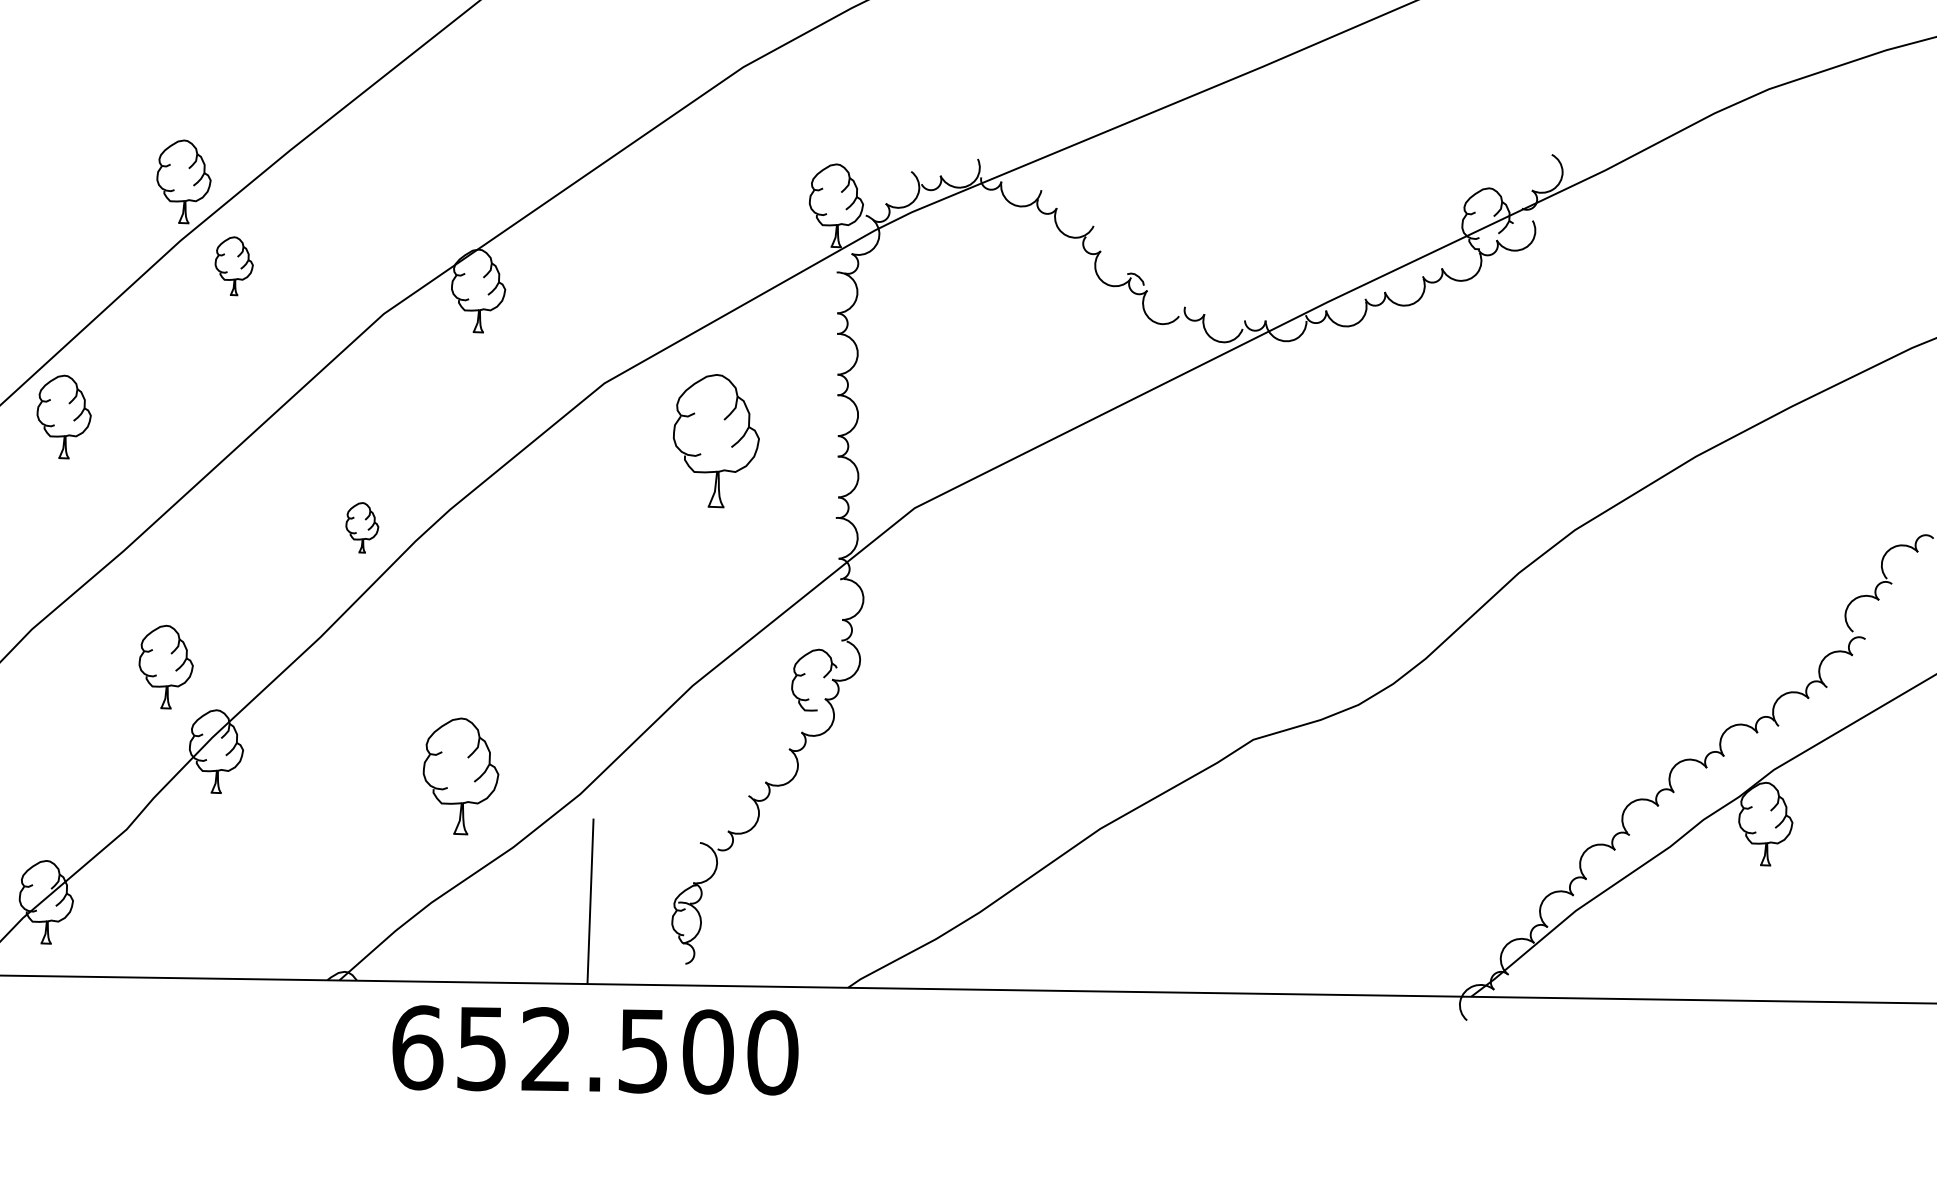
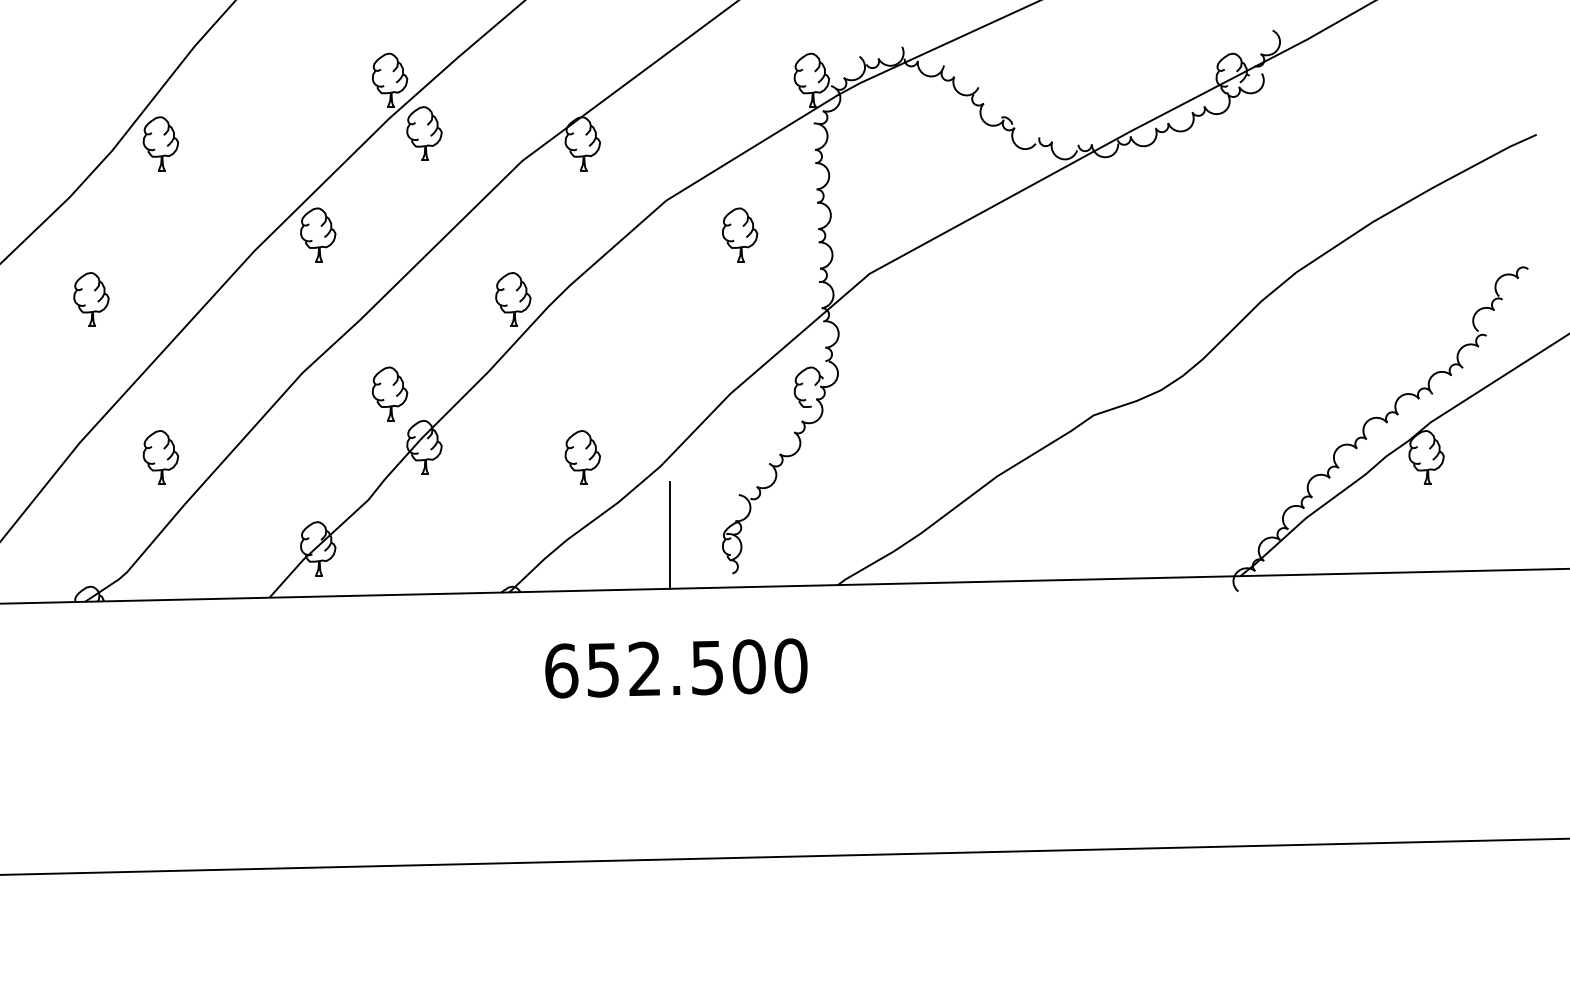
part: (234, 265) -> (424, 133), size x1.43
part: (717, 440) -> (740, 234), size x0.62
part: (362, 527) -> (513, 299), size x1.67
part: (460, 775) -> (582, 457), size x0.71
text: (595, 1050) -> (676, 668), moved

